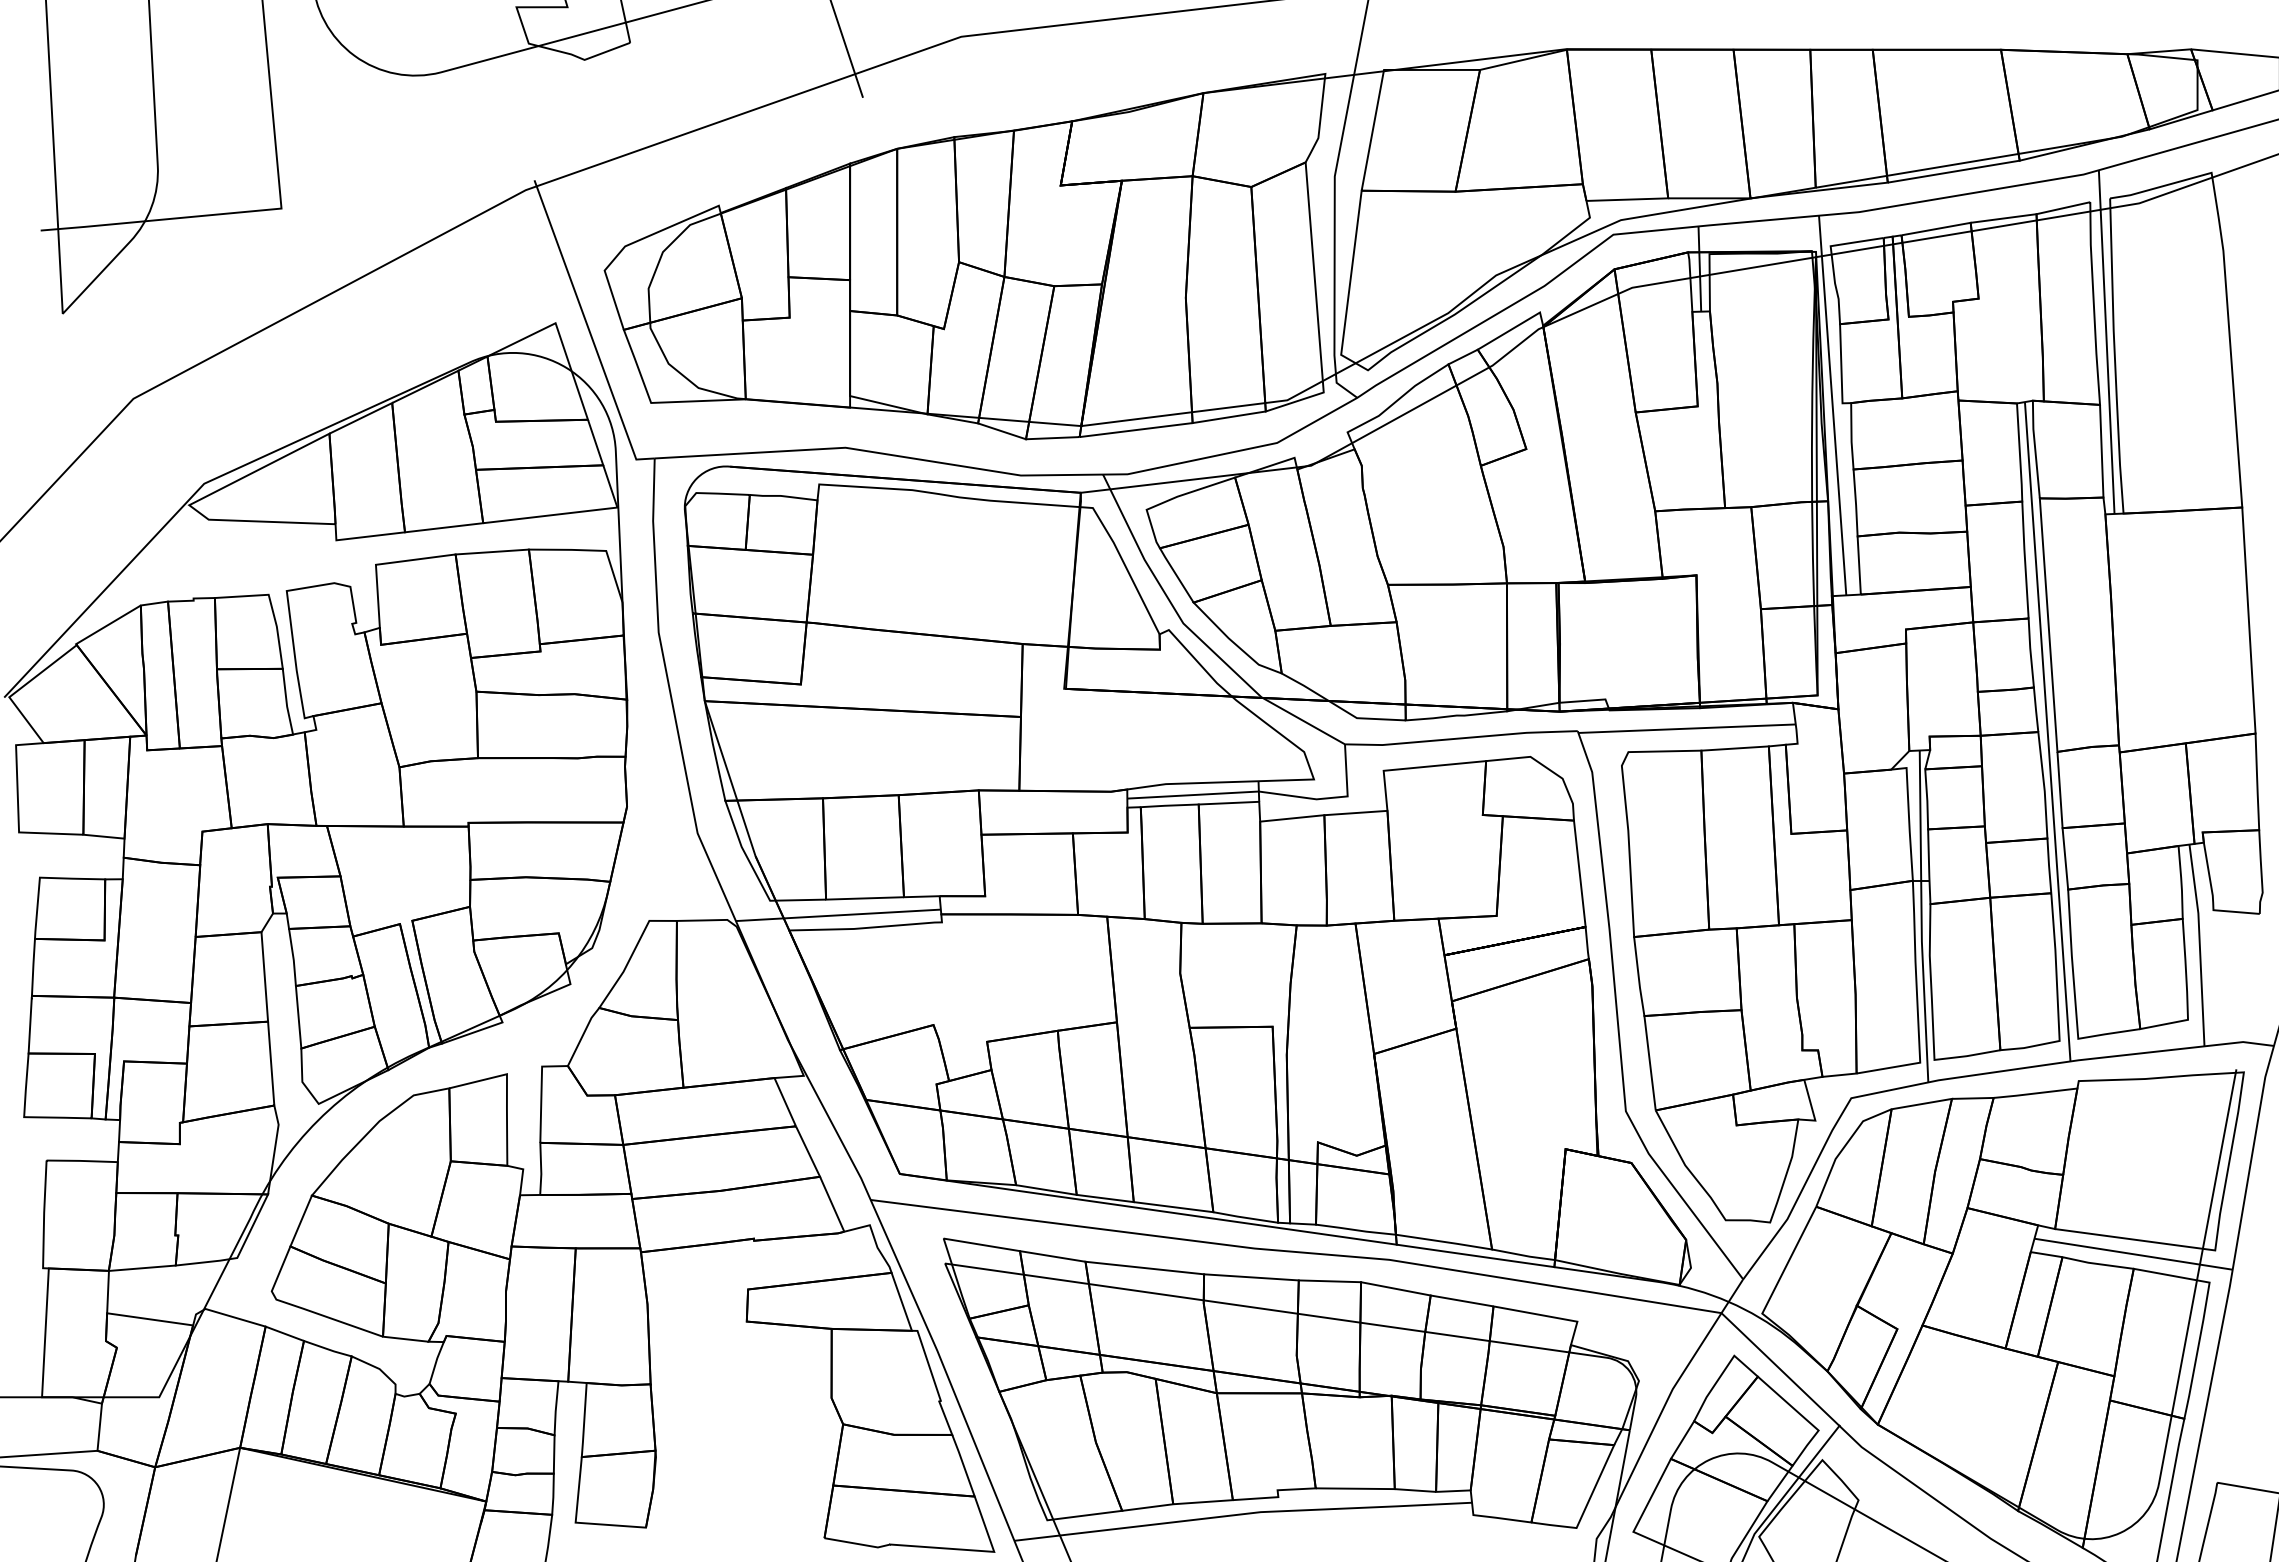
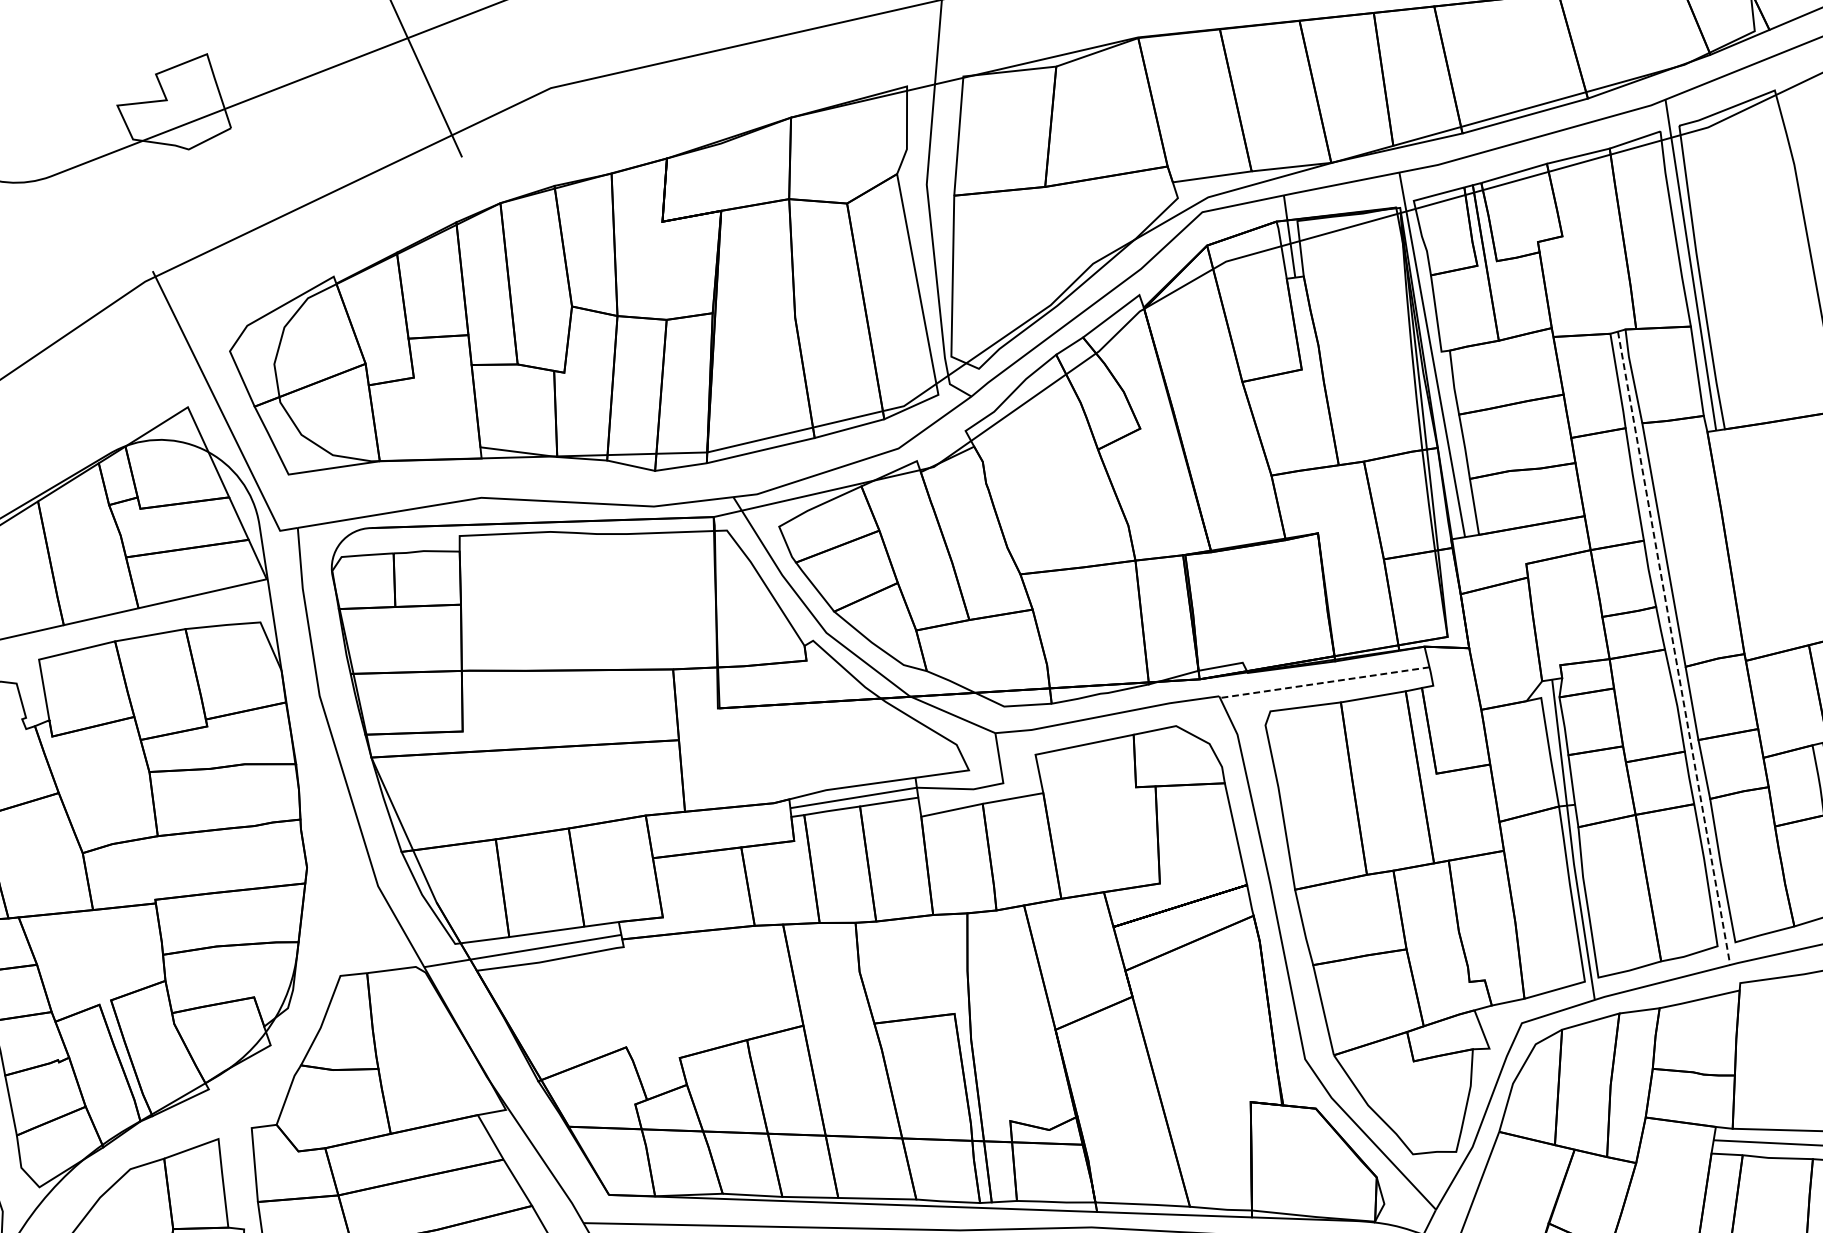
line: (1687, 728) -> (1325, 682), solid -> dashed
line: (2047, 732) -> (1673, 649), solid -> dashed

